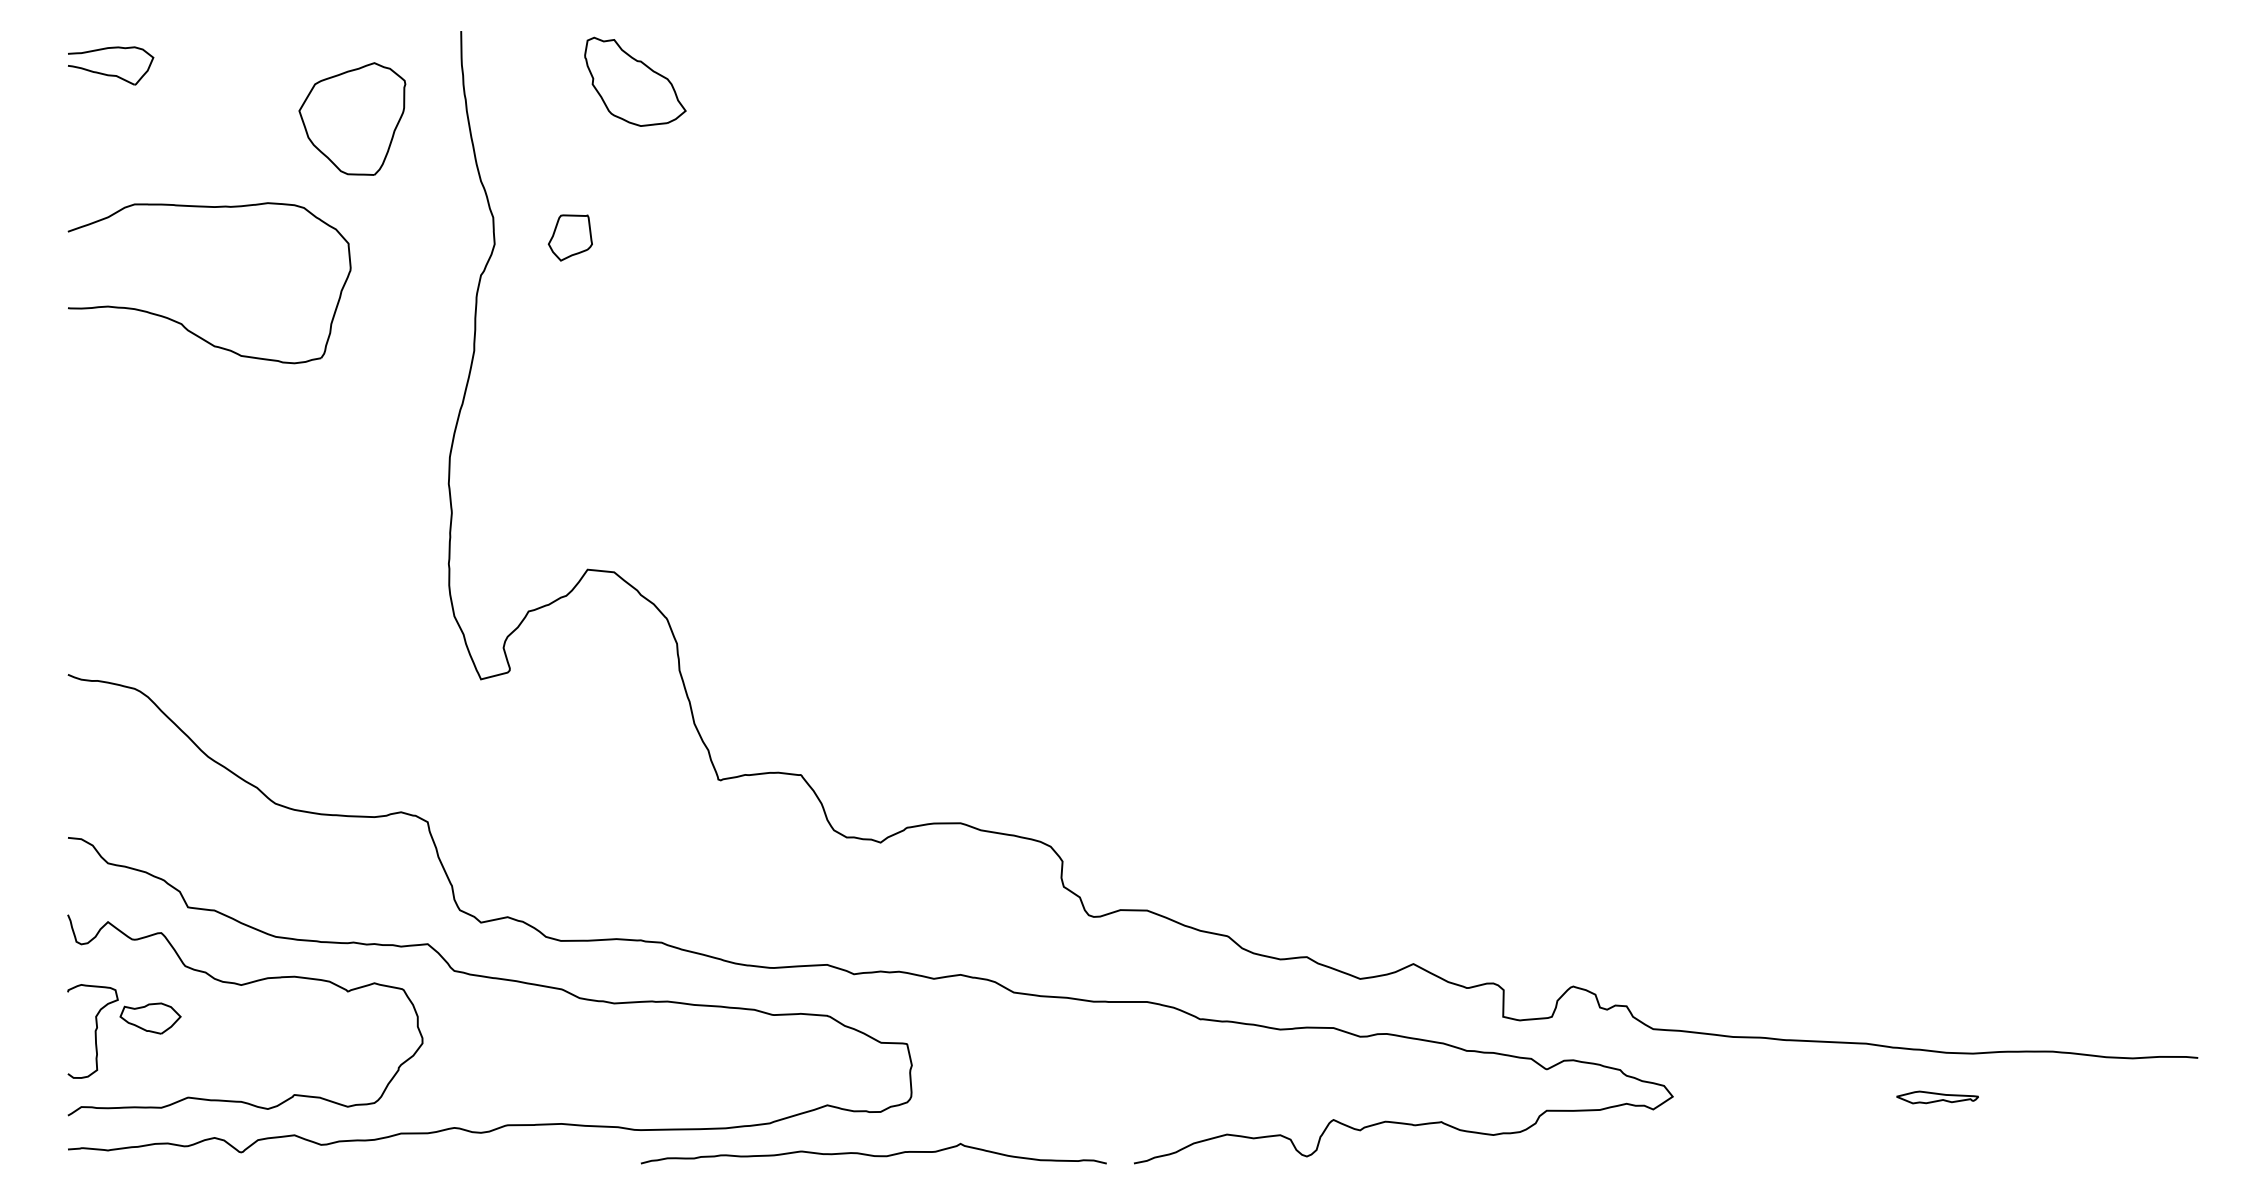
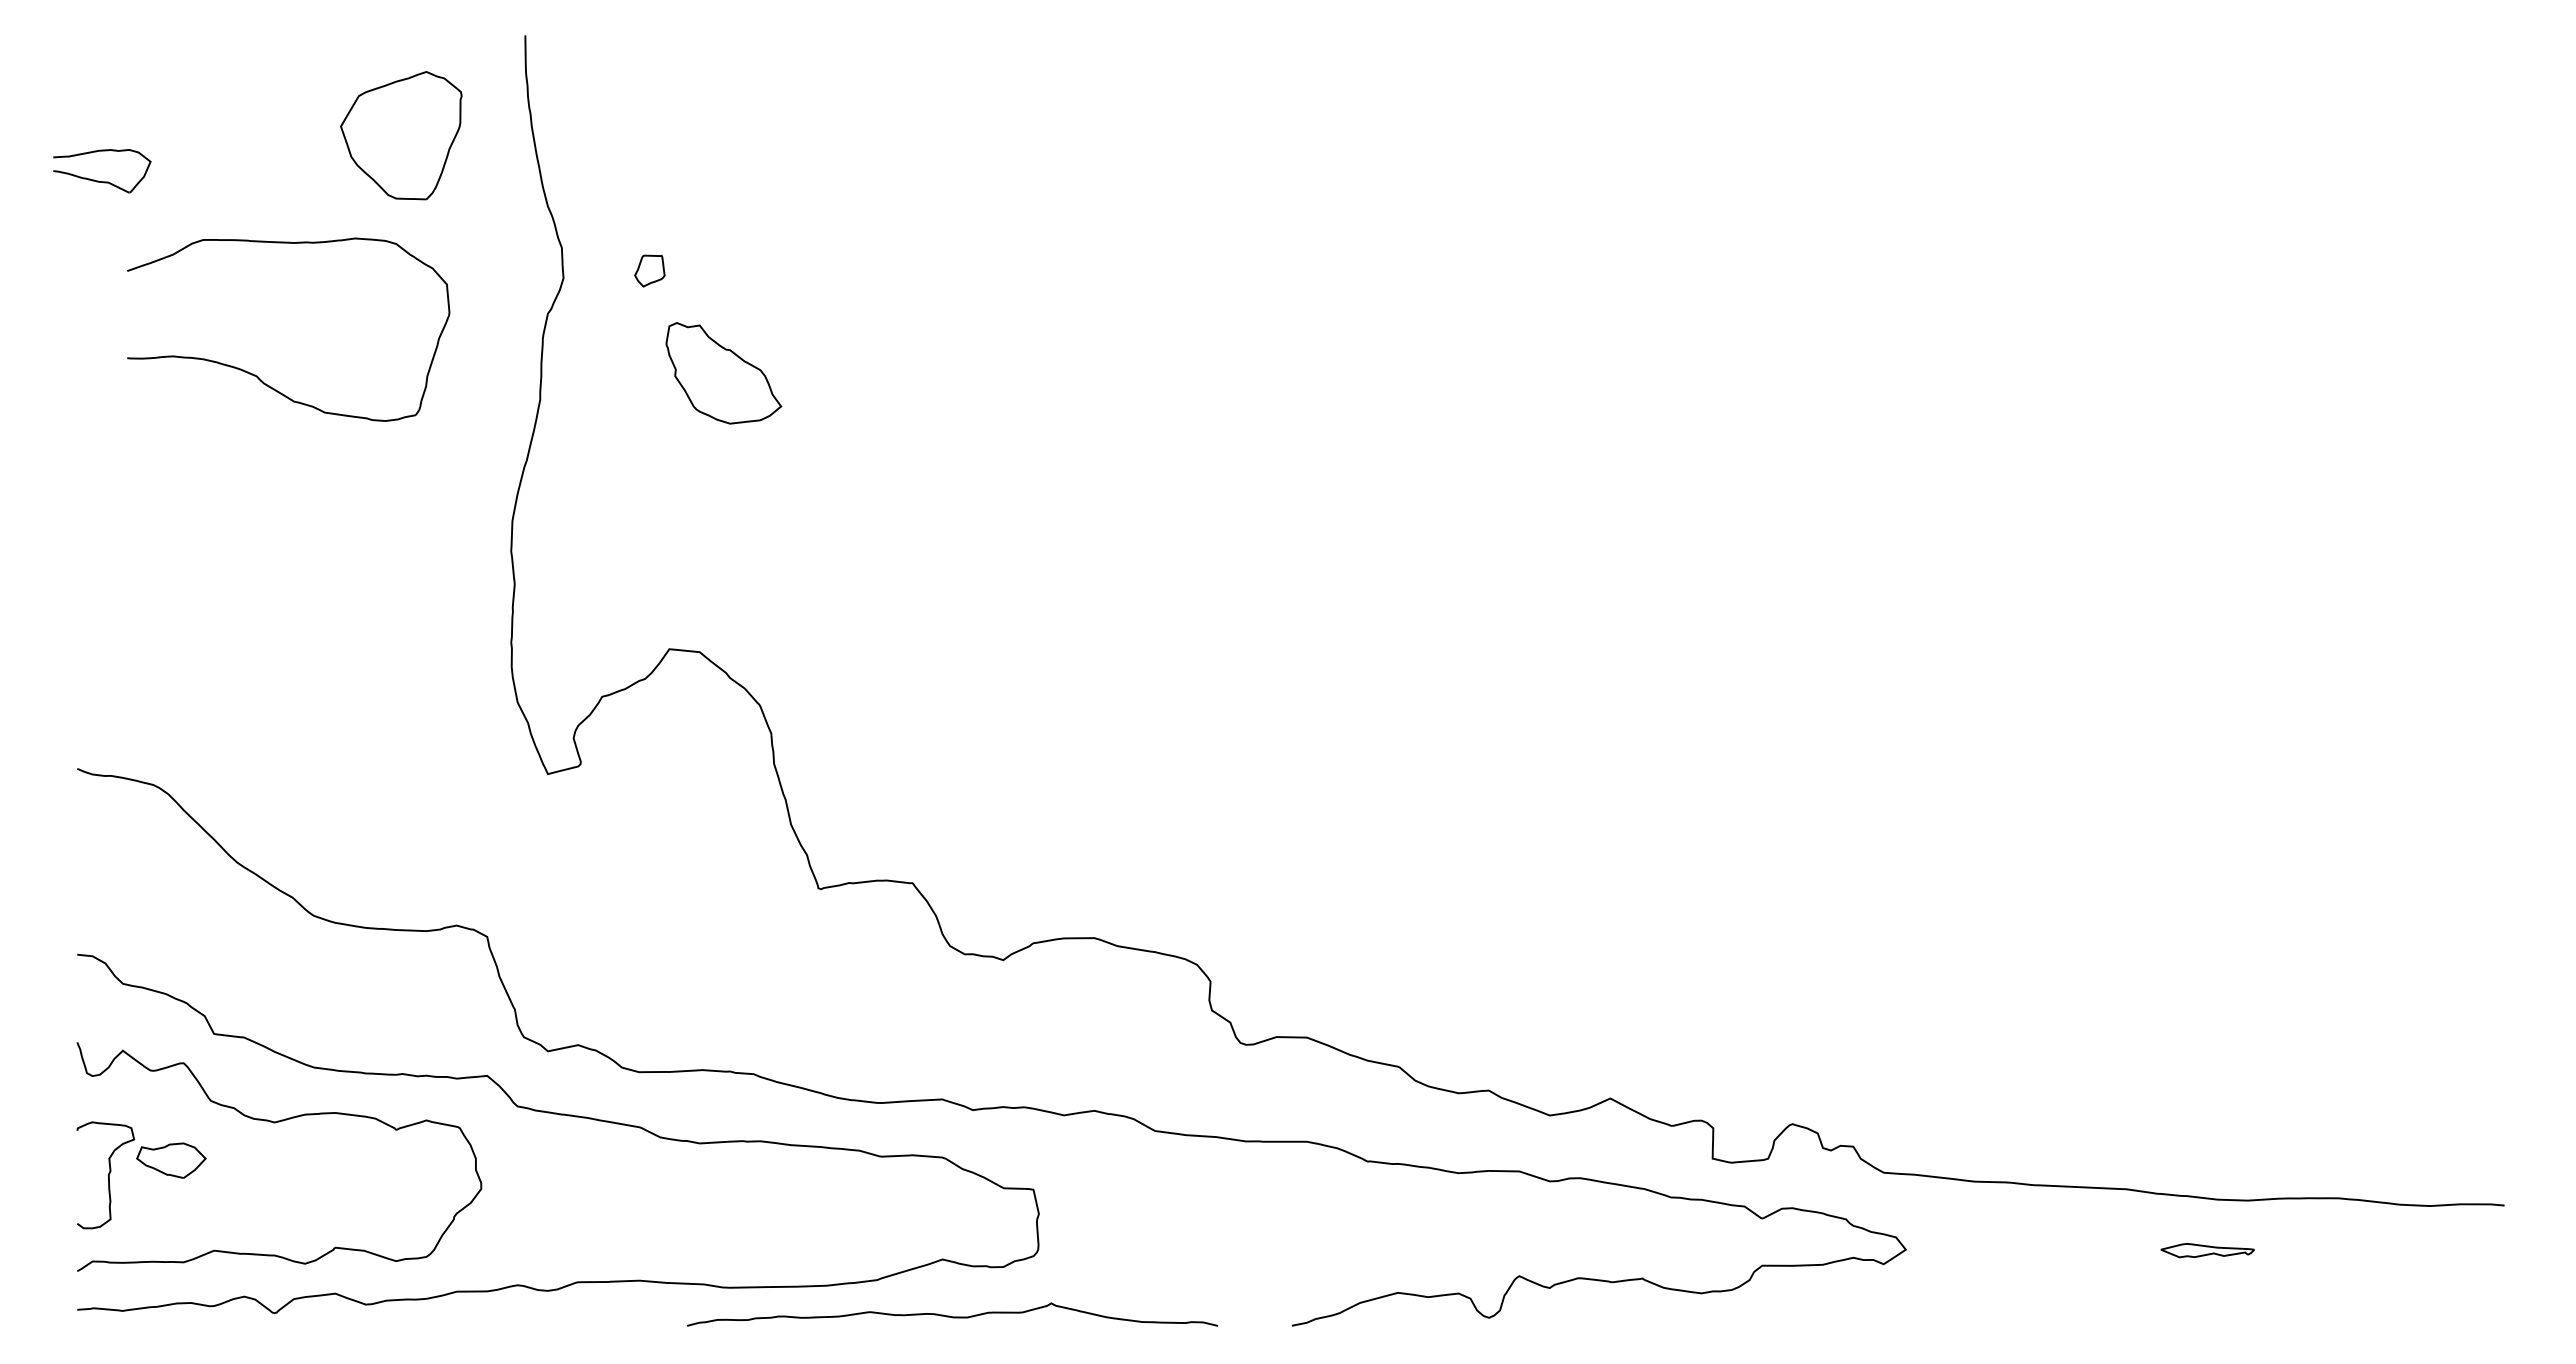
part: (107, 74) -> (98, 180), moved
part: (635, 82) -> (723, 373), moved
part: (570, 237) -> (649, 270), size x0.6
part: (182, 323) -> (257, 375), moved
curve: (873, 1155) -> (952, 1316), moved

